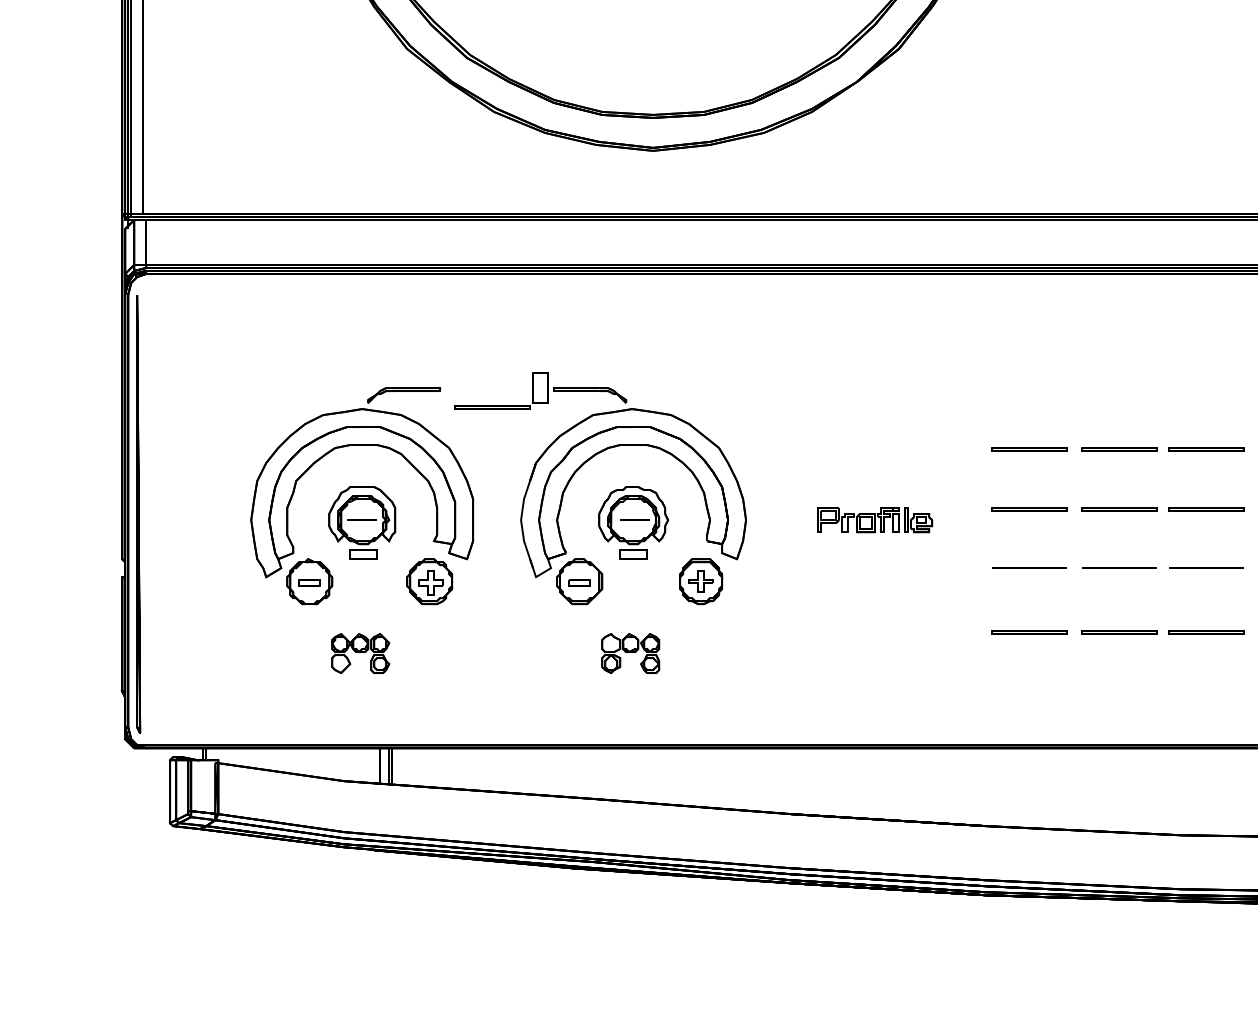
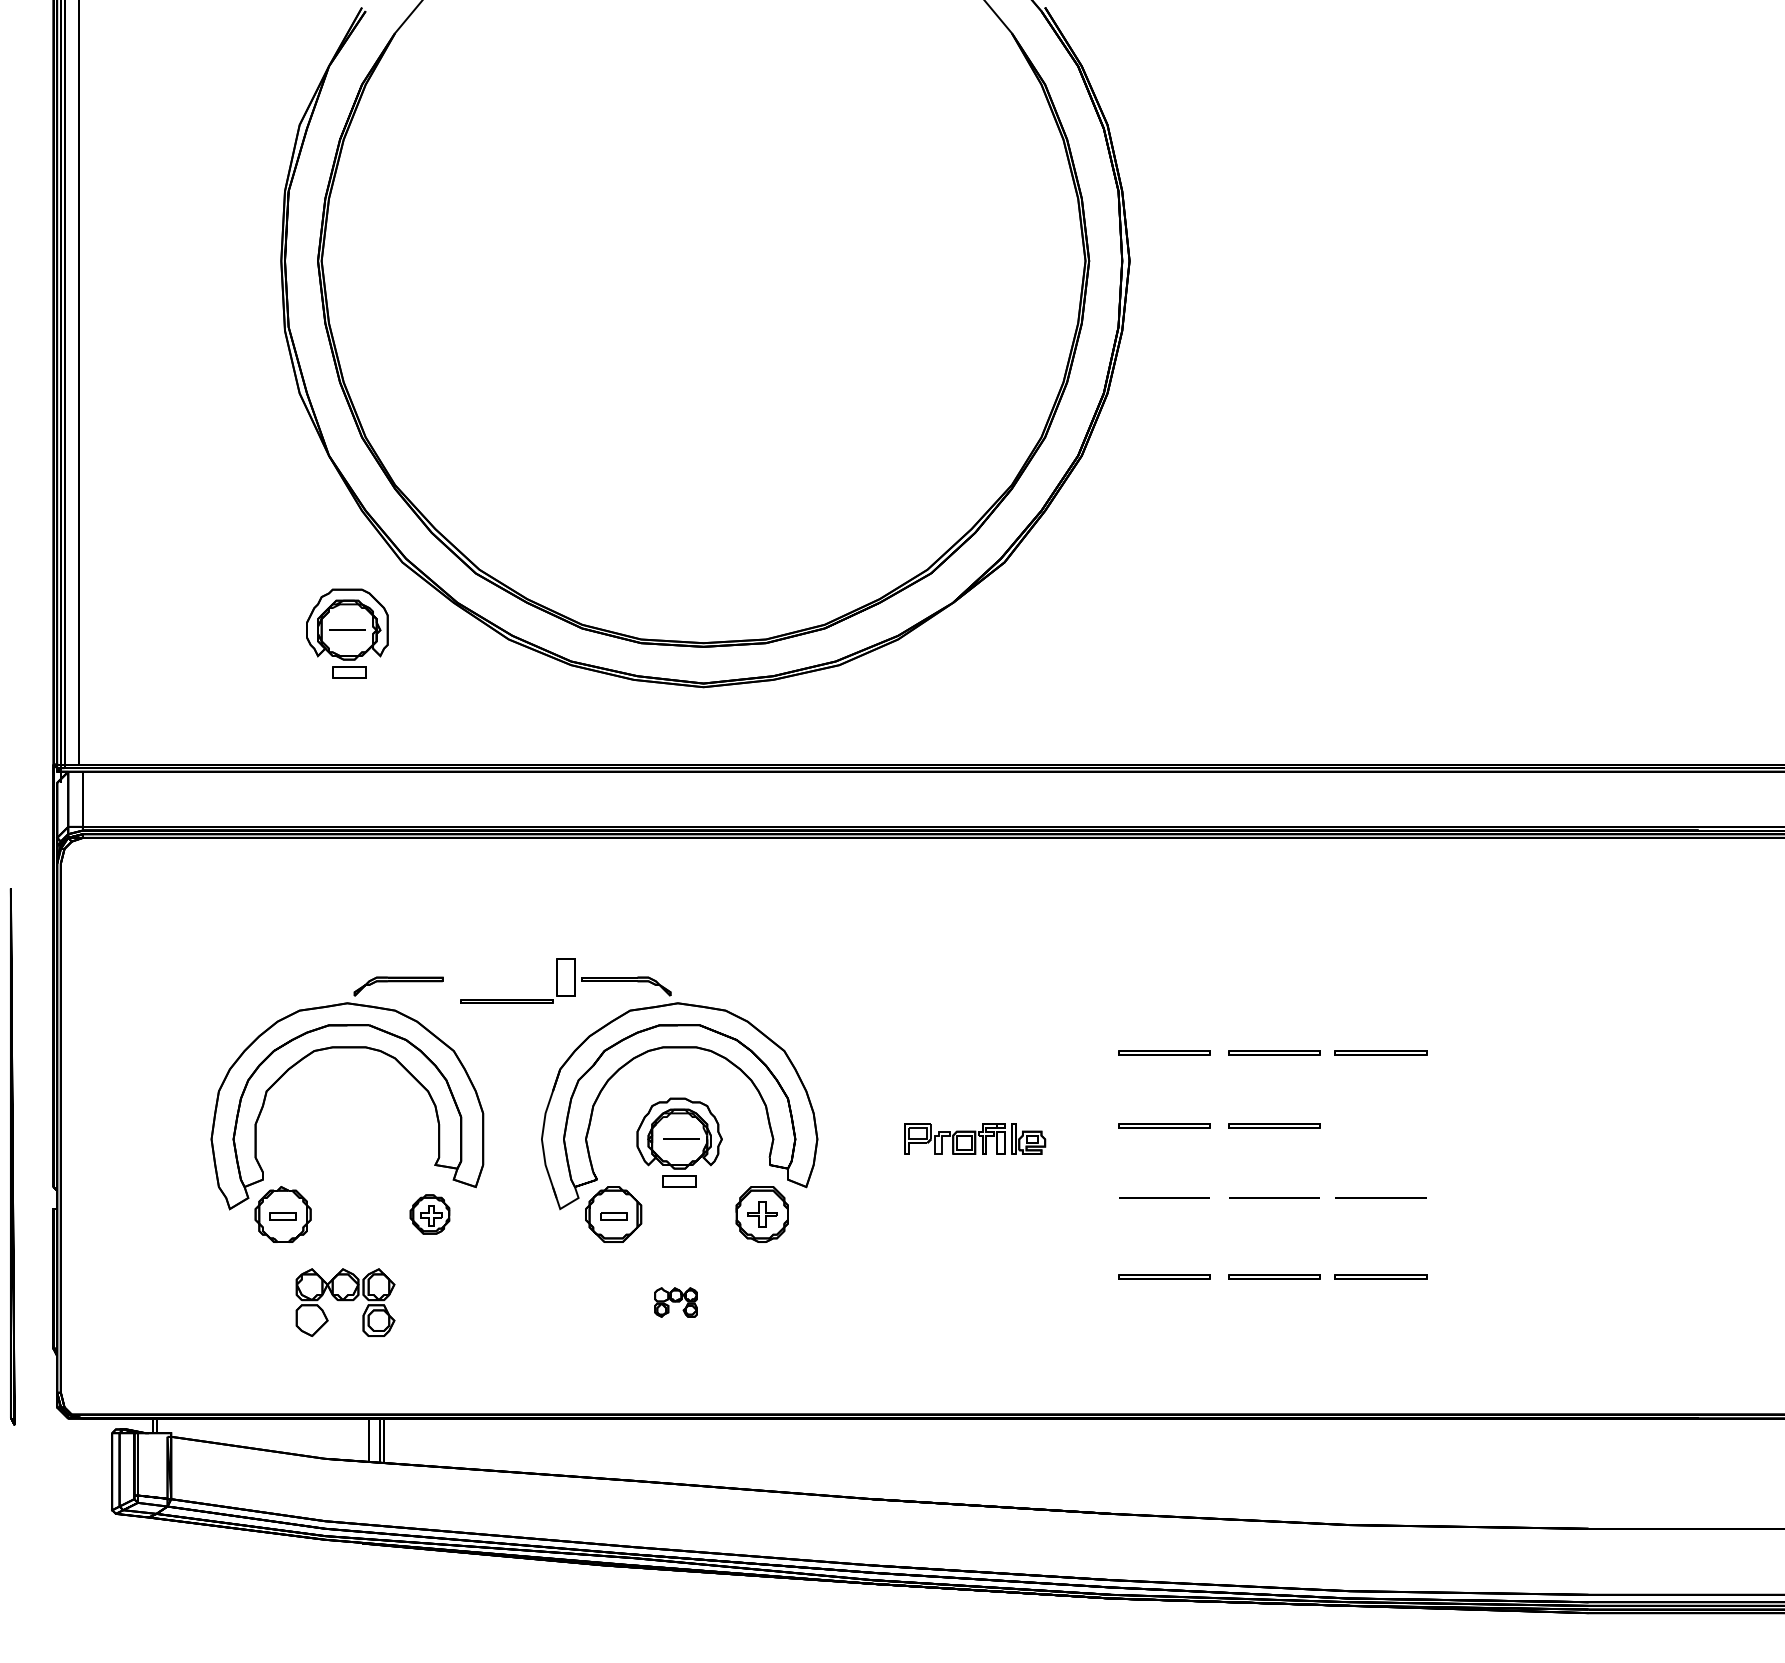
part: (1206, 508) -> (1380, 1125), removed
part: (138, 513) -> (12, 1156), moved
part: (362, 522) -> (347, 633), moved
part: (429, 581) -> (429, 1214), size x0.7
part: (360, 653) -> (345, 1302), size x1.4
part: (630, 653) -> (675, 1302), size x0.6

